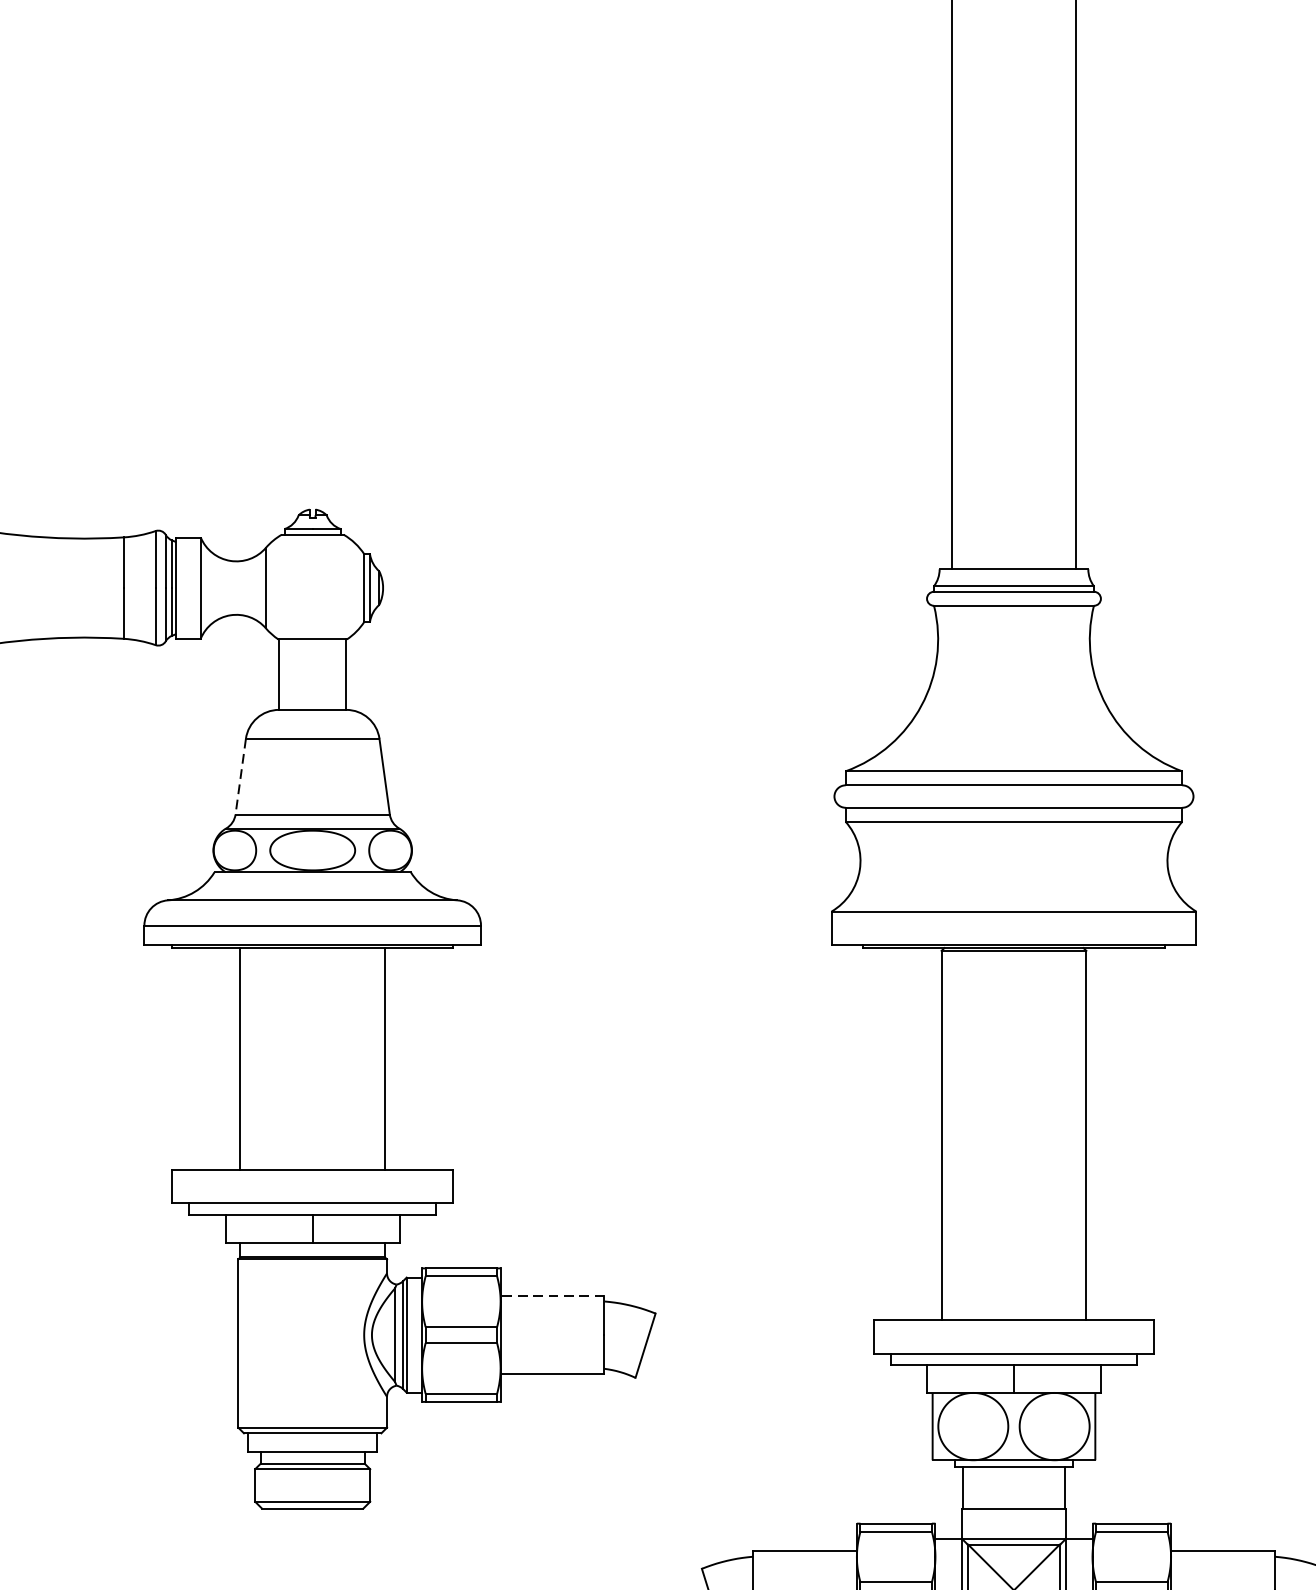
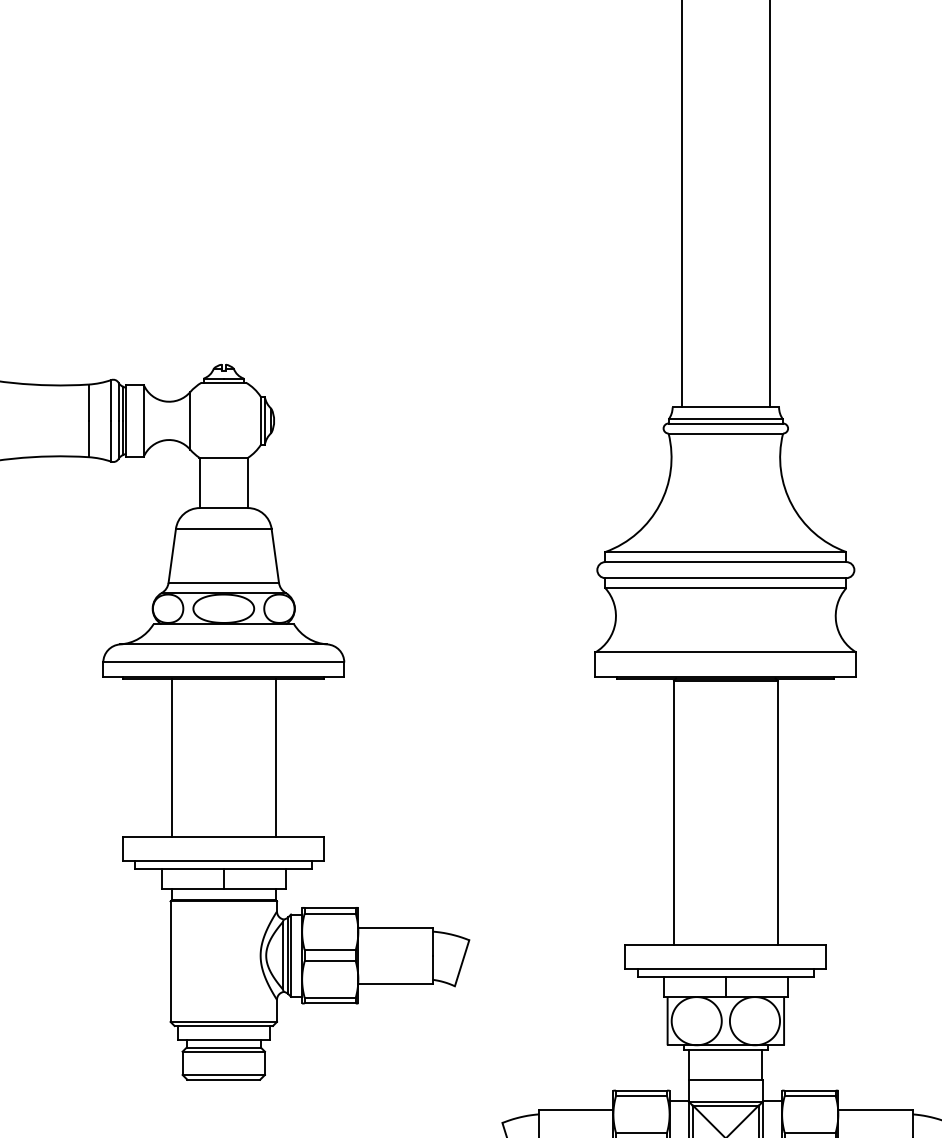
line: (241, 777) -> (172, 556), dashed -> solid
line: (552, 1295) -> (395, 927), dashed -> solid

